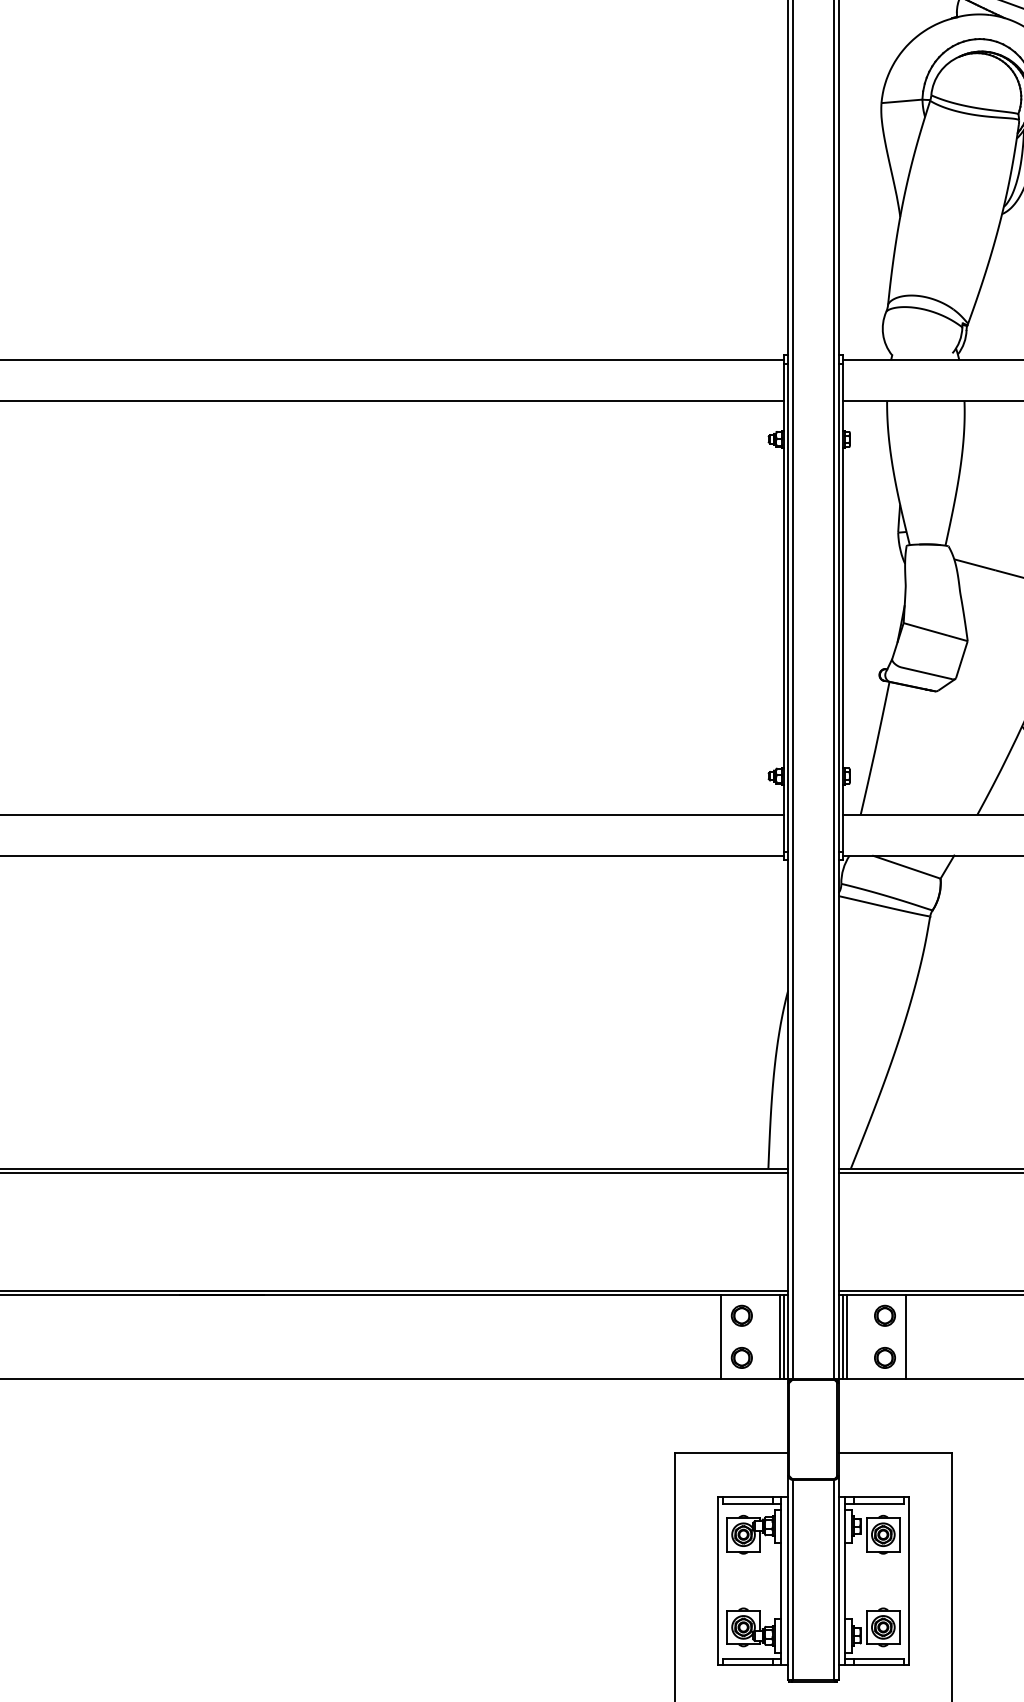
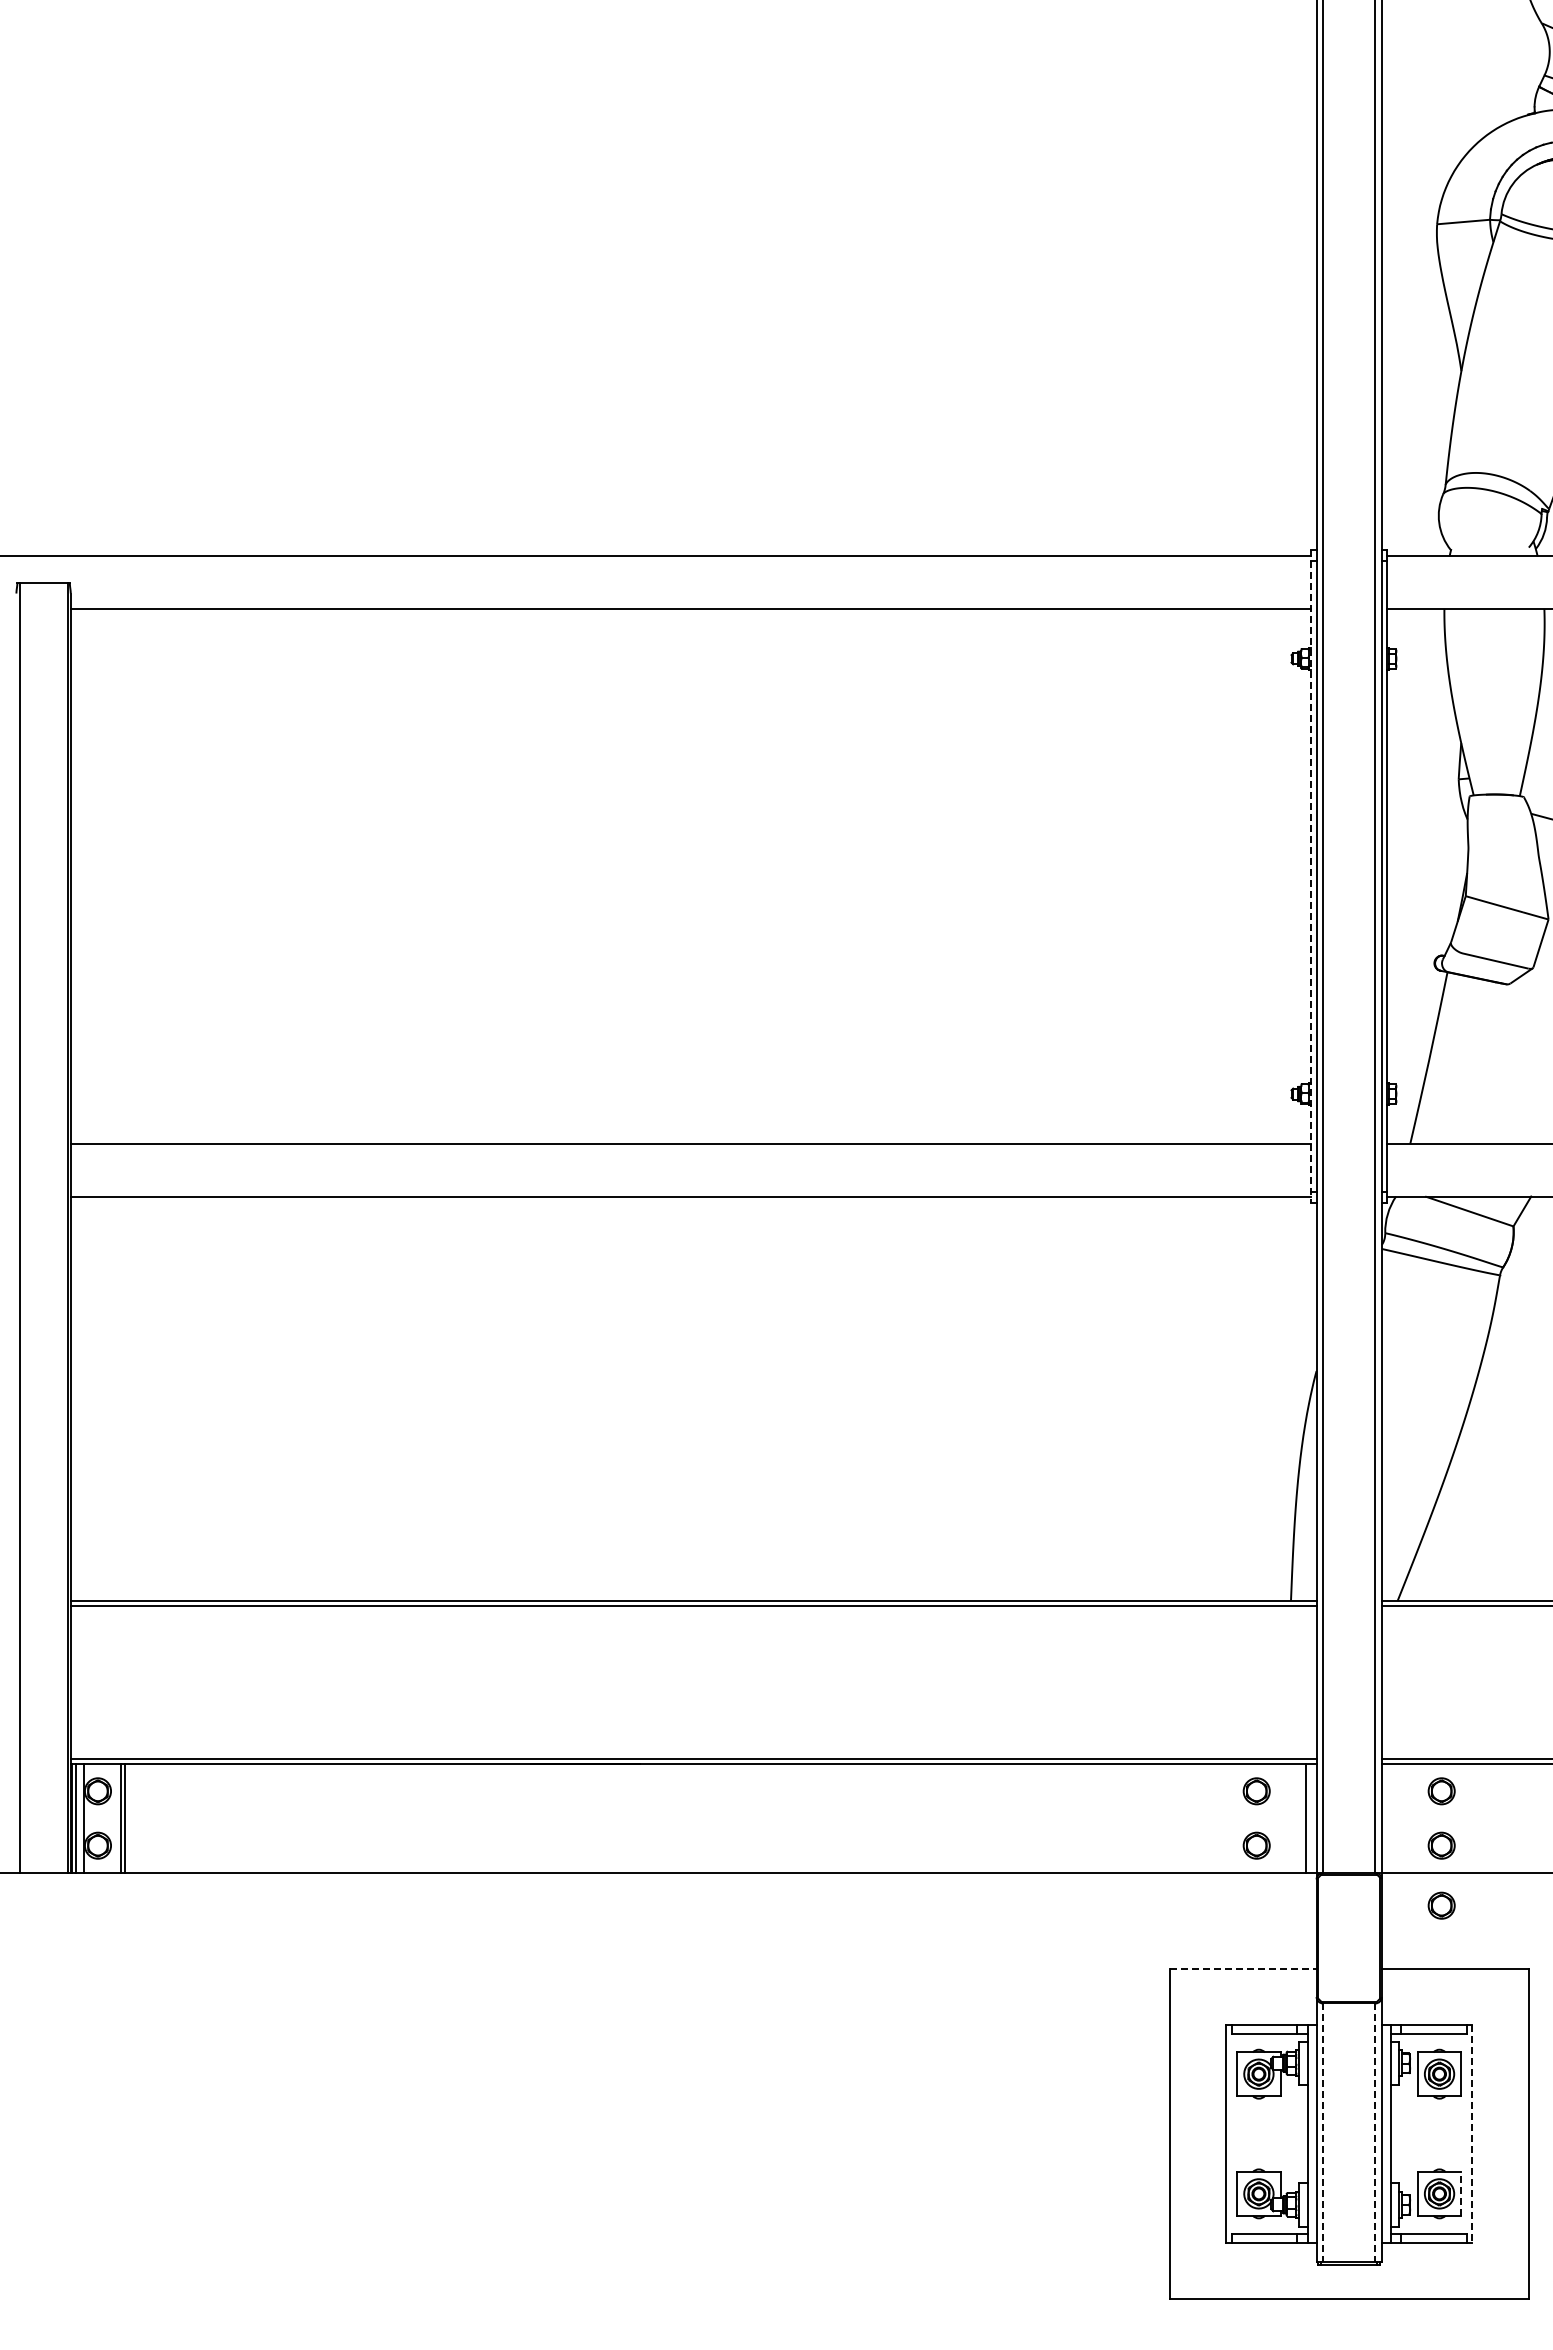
line: (784, 607) -> (1311, 876), solid -> dashed
line: (720, 1336) -> (1229, 1818), removed
line: (784, 1336) -> (1311, 1818), removed
line: (843, 1336) -> (1387, 1818), removed
line: (846, 1336) -> (1392, 1818), removed
line: (905, 1336) -> (1468, 1818), removed
part: (884, 1404) -> (1441, 1905), added
line: (731, 1452) -> (1243, 1968), solid -> dashed
line: (793, 1580) -> (1323, 2133), solid -> dashed
line: (833, 1580) -> (1375, 2133), solid -> dashed
line: (908, 1581) -> (1472, 2134), solid -> dashed
line: (900, 1627) -> (1461, 2193), solid -> dashed

